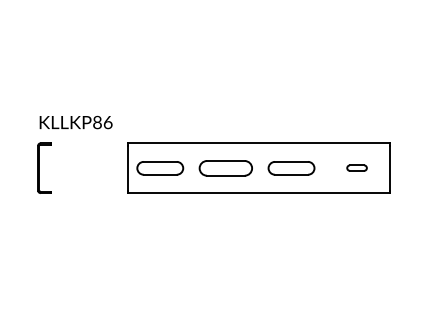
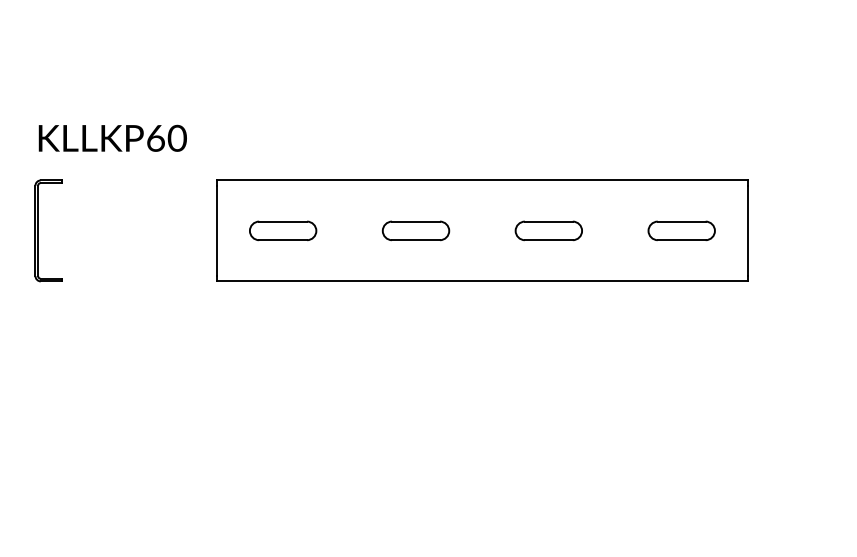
text: (102, 121) -> (165, 136), 86 -> 60
part: (160, 167) -> (283, 229), size x0.71
part: (225, 167) -> (415, 229), size x0.62
part: (291, 167) -> (548, 229), size x0.71
part: (356, 167) -> (680, 229), size x1.67

